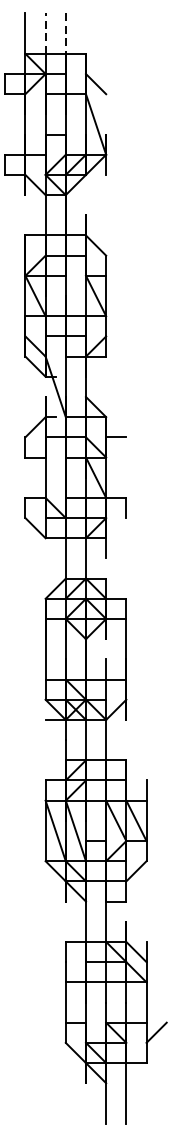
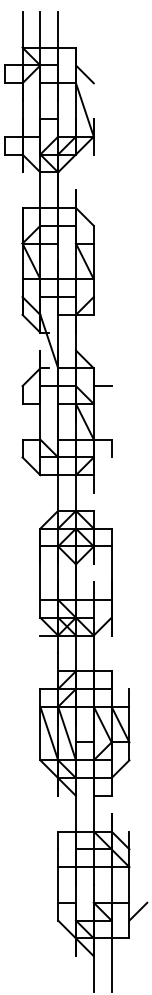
line: (45, 33) -> (40, 29), dashed -> solid
line: (66, 33) -> (58, 29), dashed -> solid

